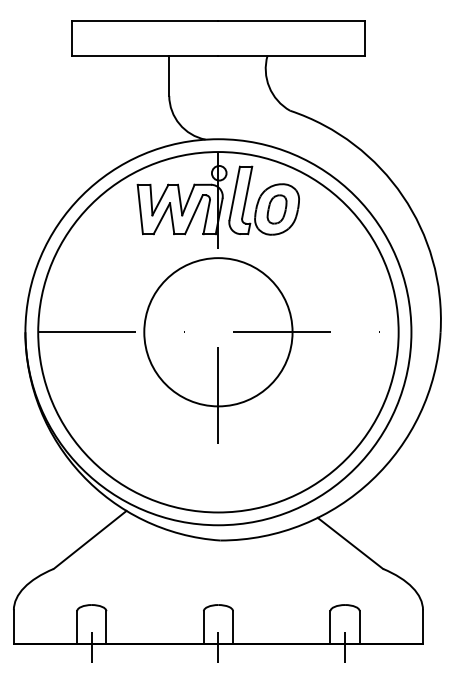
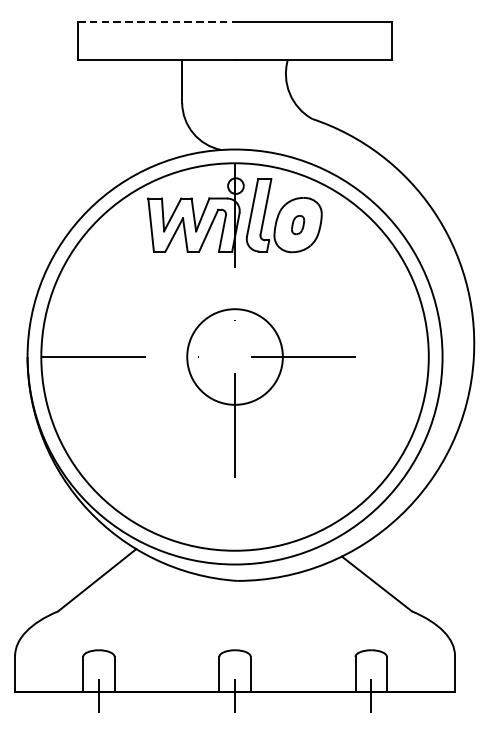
line: (145, 20) -> (156, 21), solid -> dashed
part: (276, 209) -> (297, 225), size x0.6
circle: (218, 332) -> (235, 357), size x0.6

